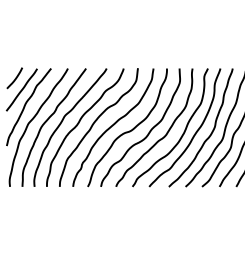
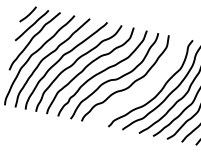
curve: (160, 138) -> (140, 90), removed

